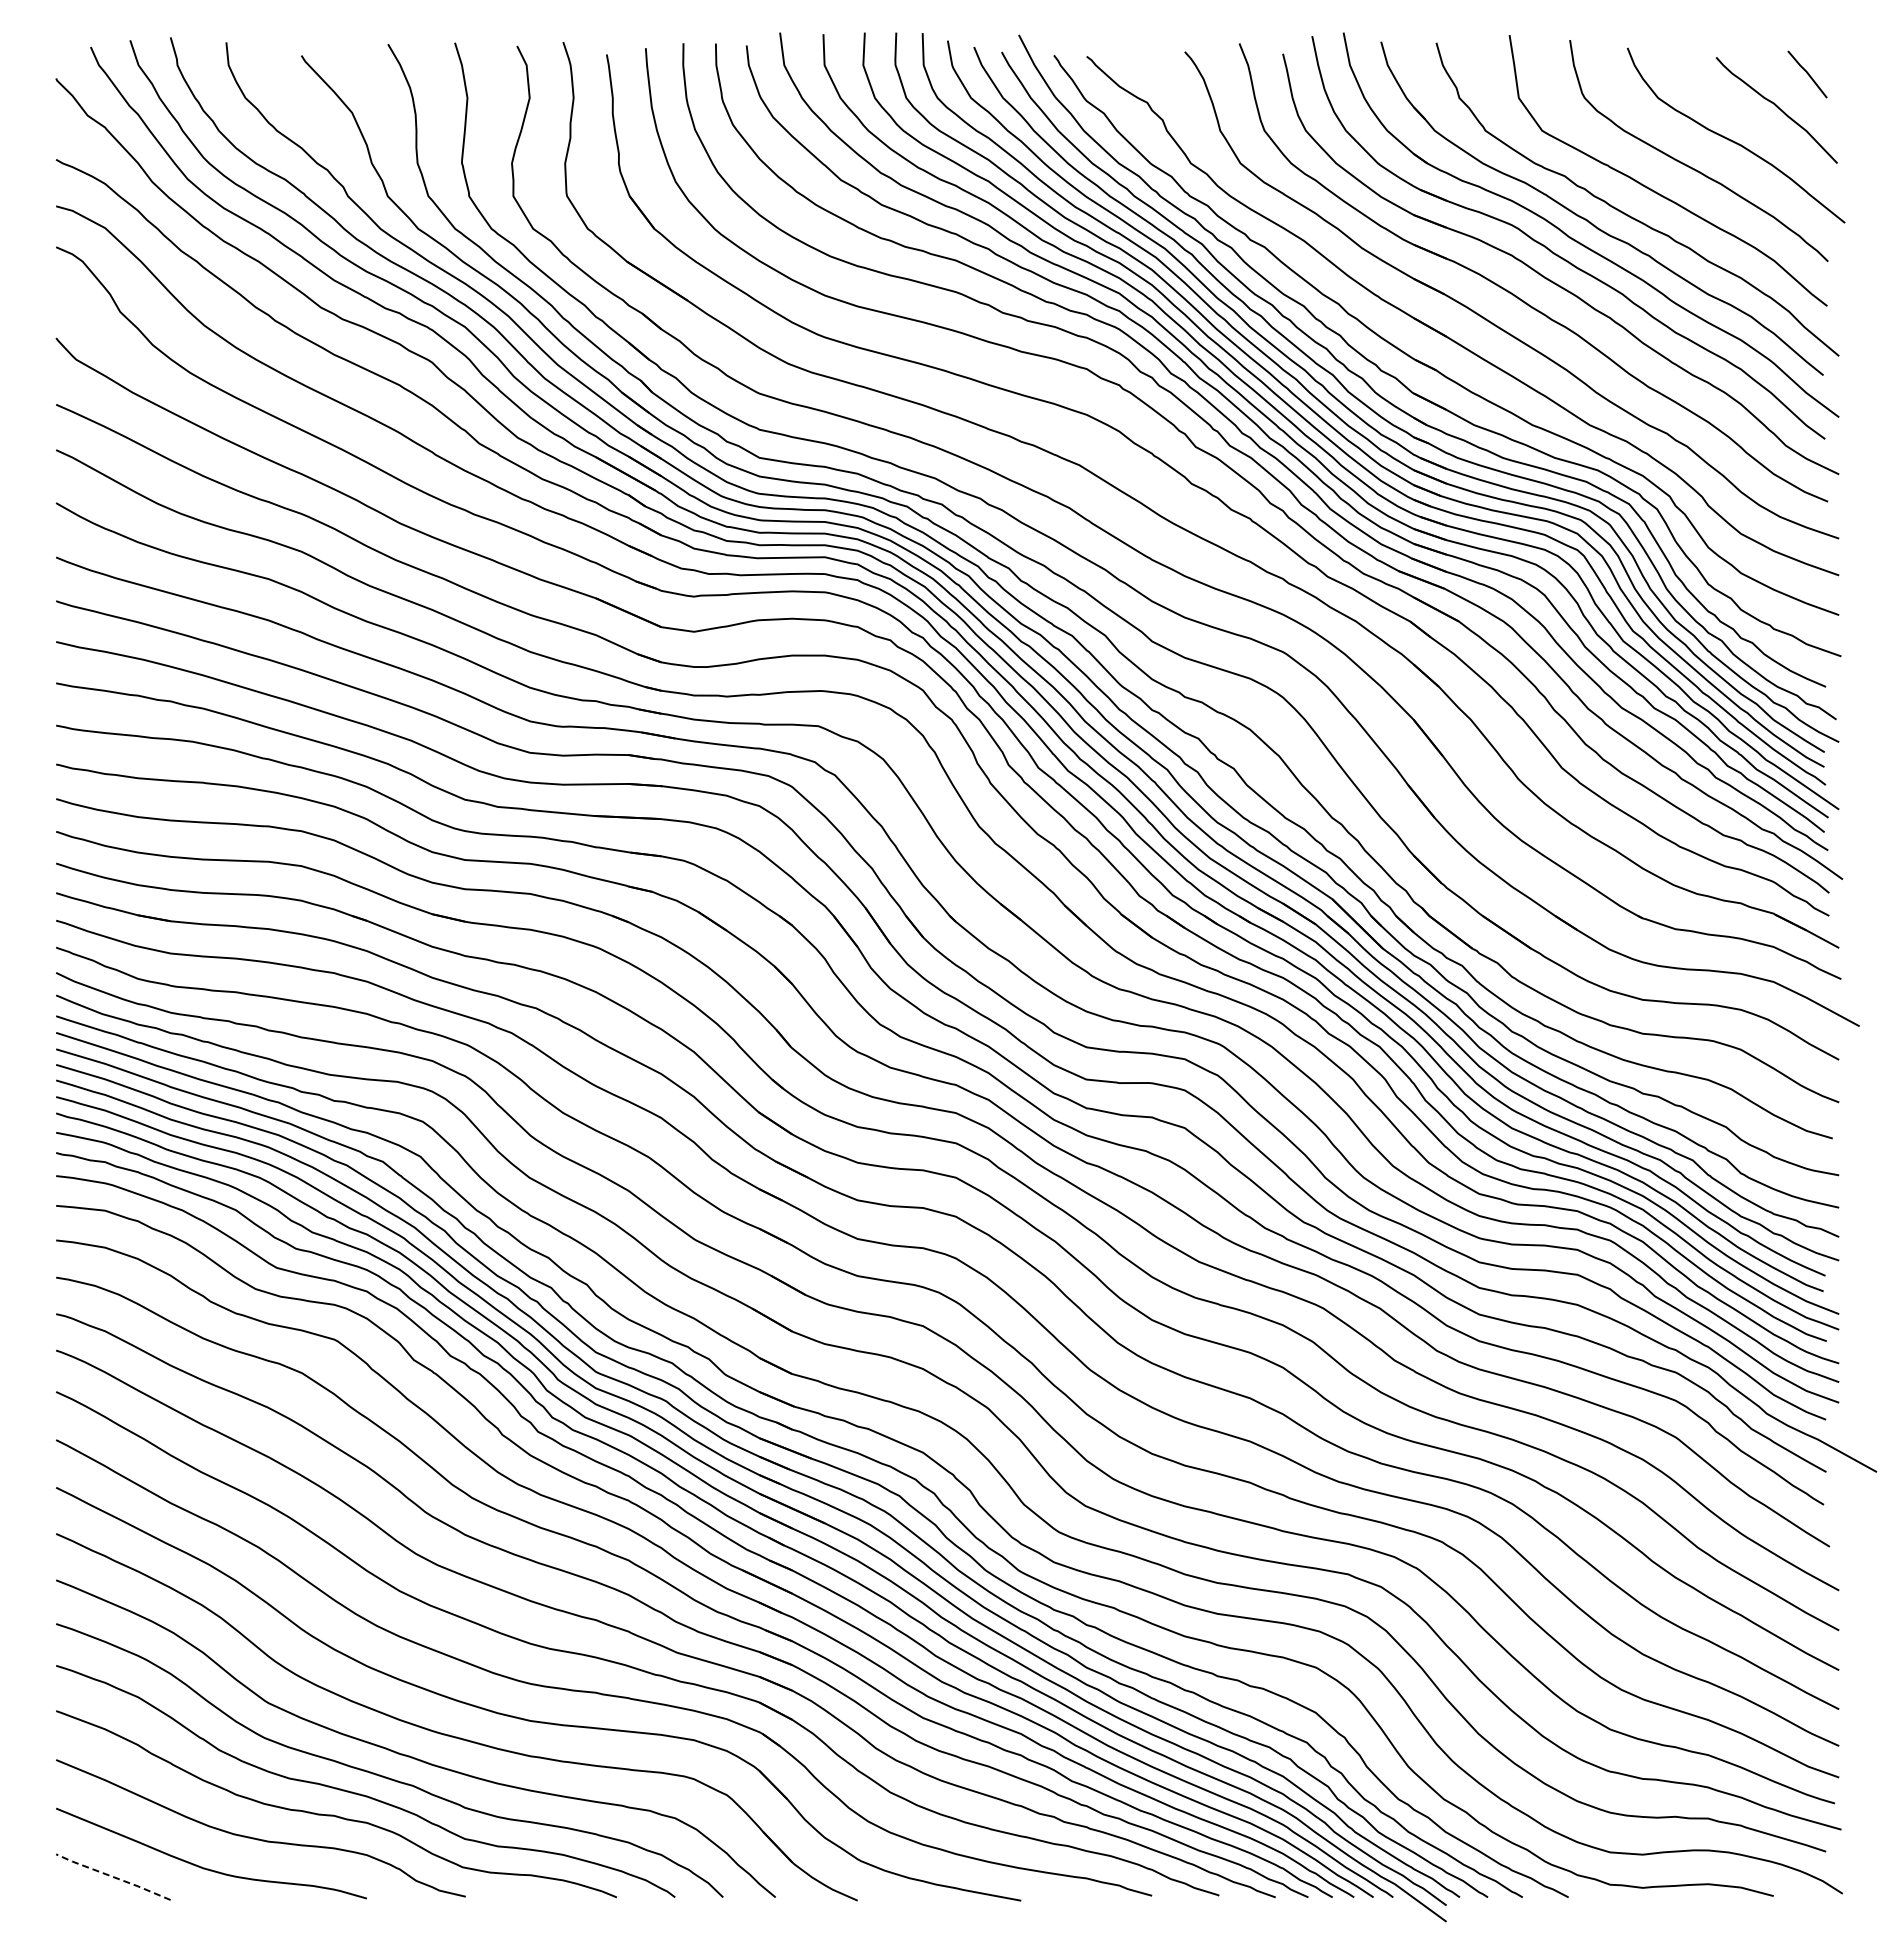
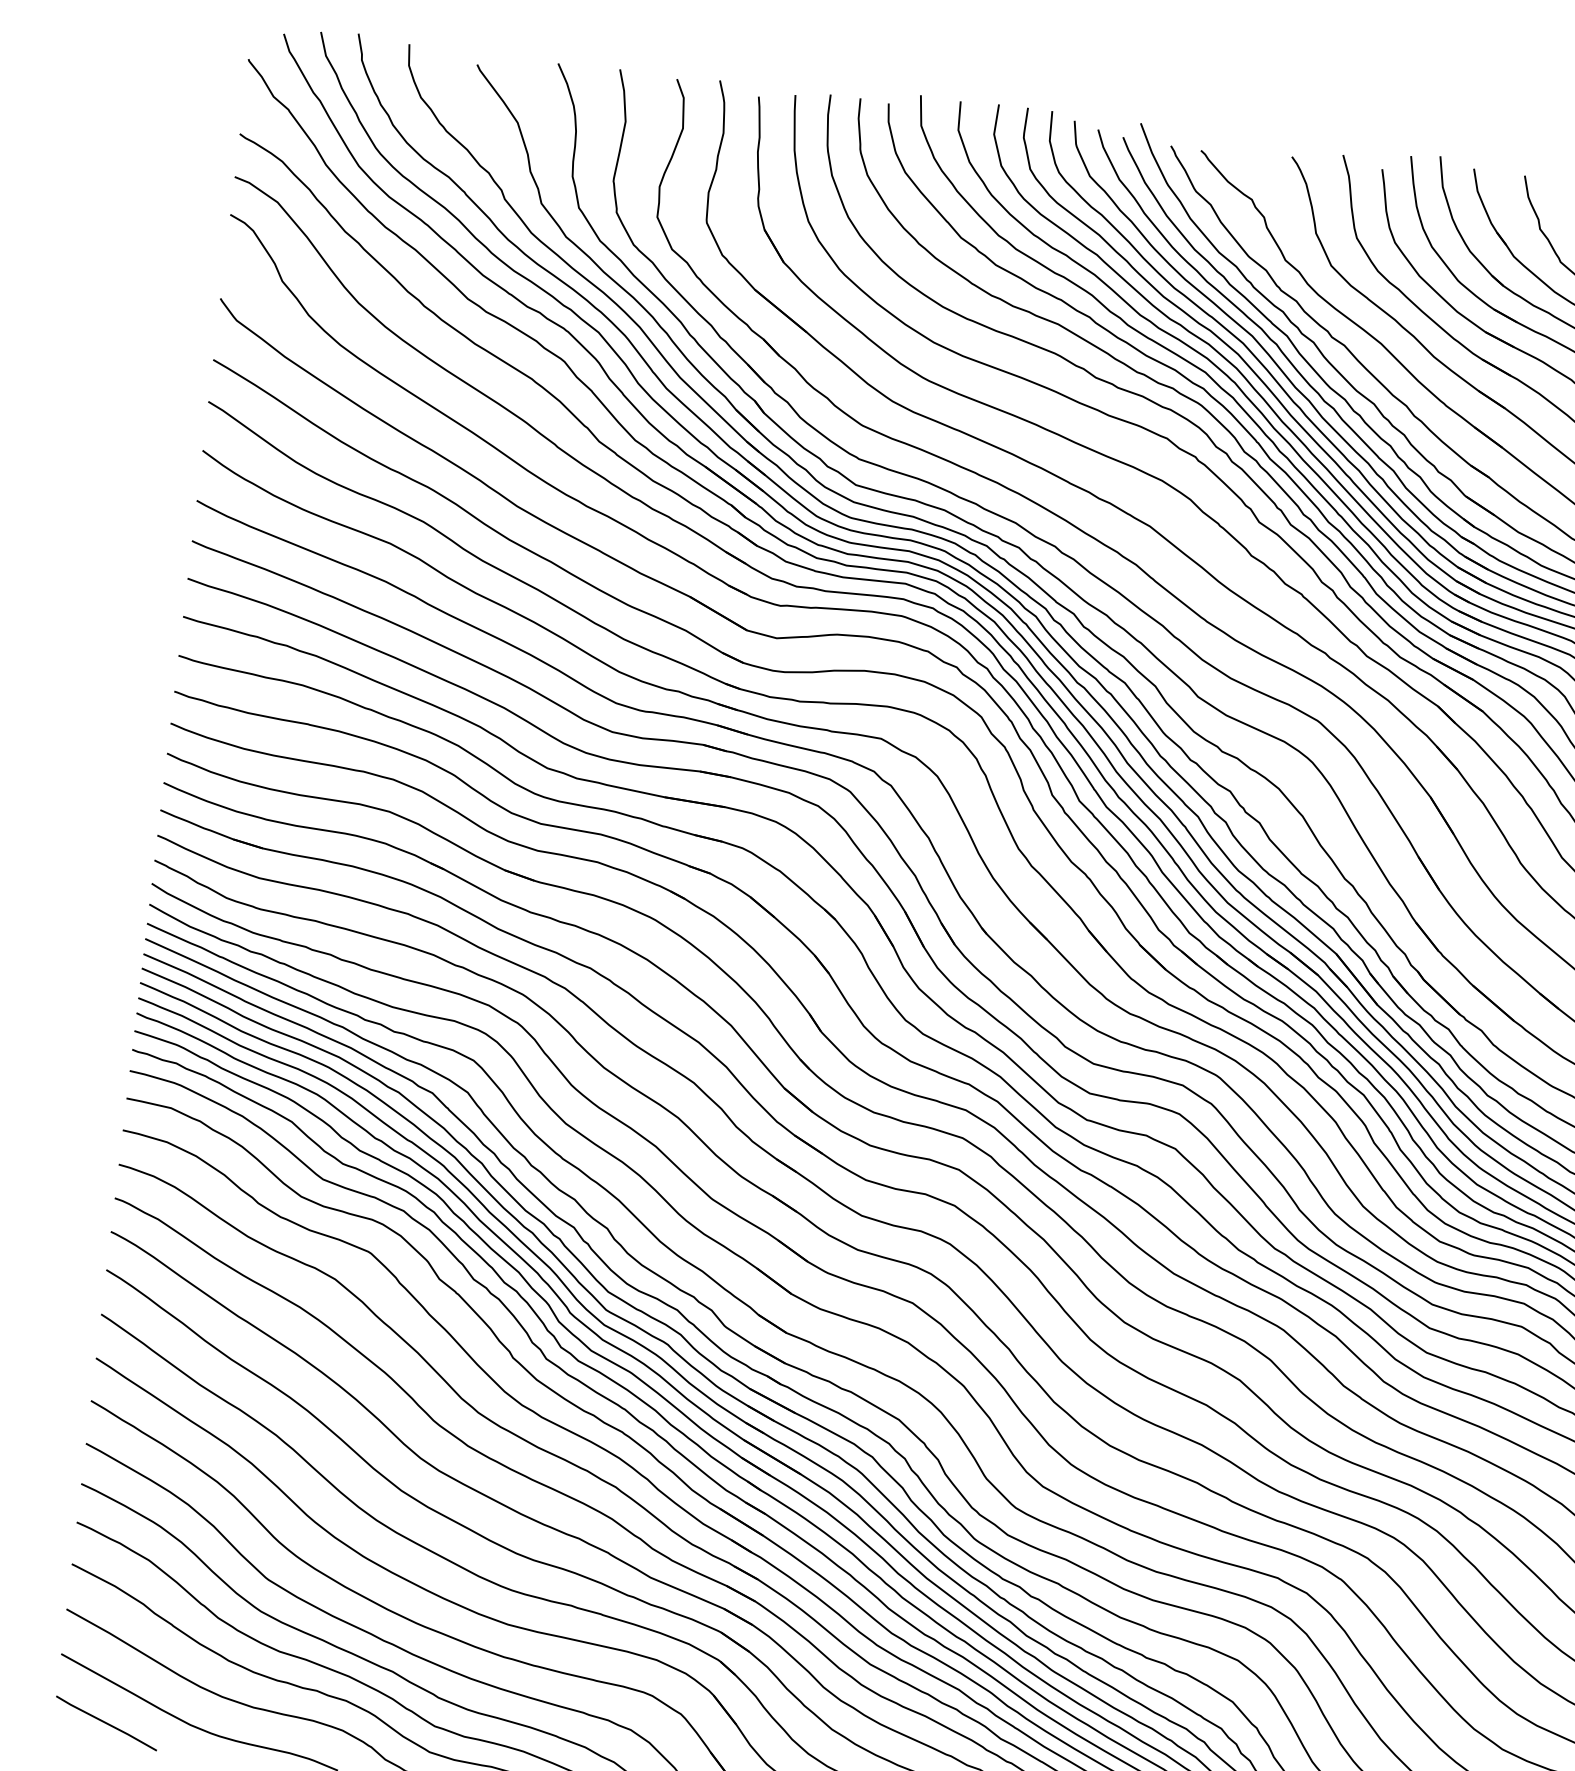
line: (113, 1877) -> (106, 1723), dashed -> solid

